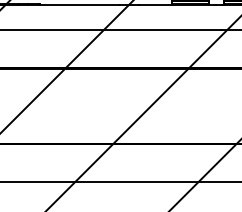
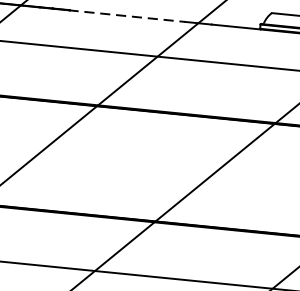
line: (80, 4) -> (127, 16), solid -> dashed

